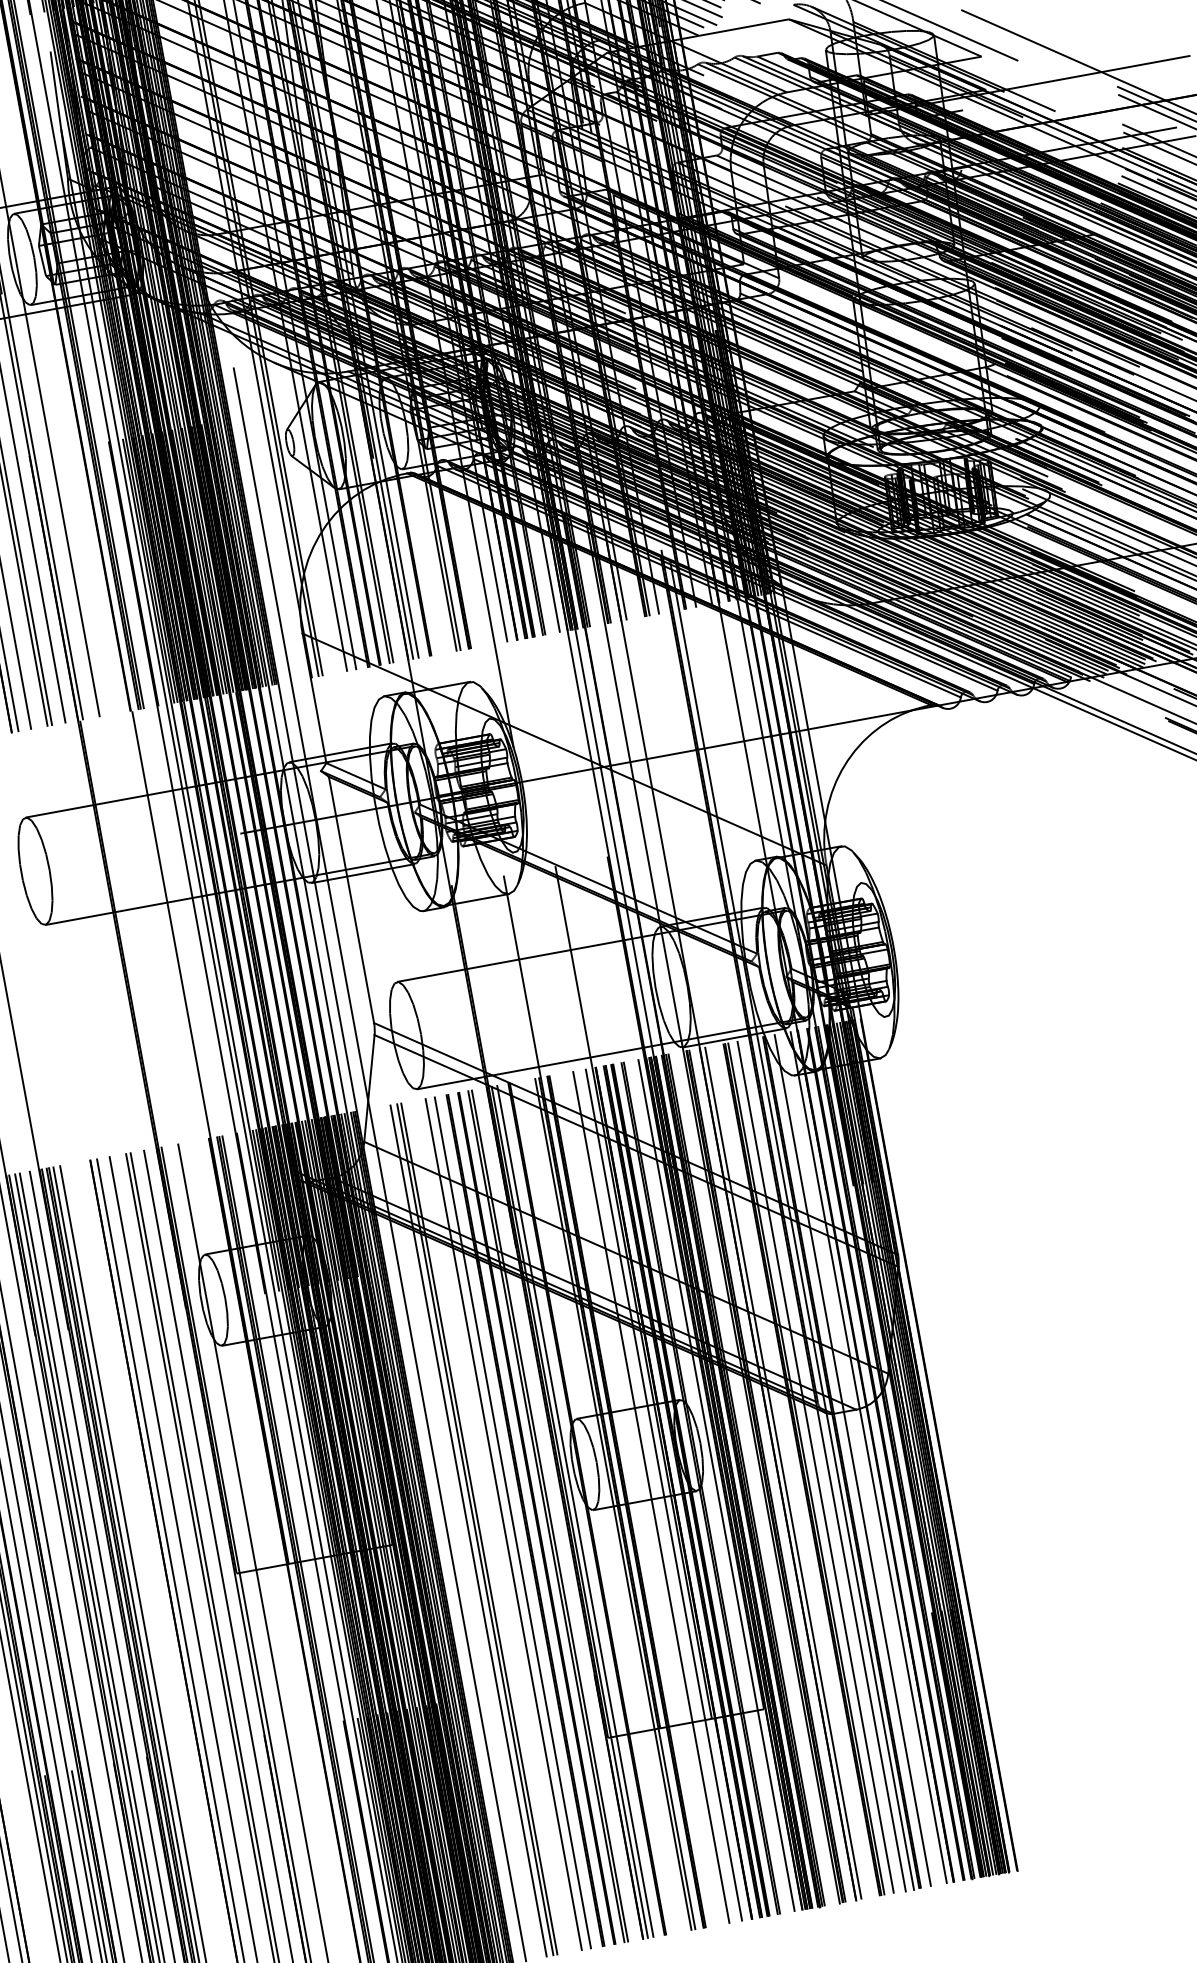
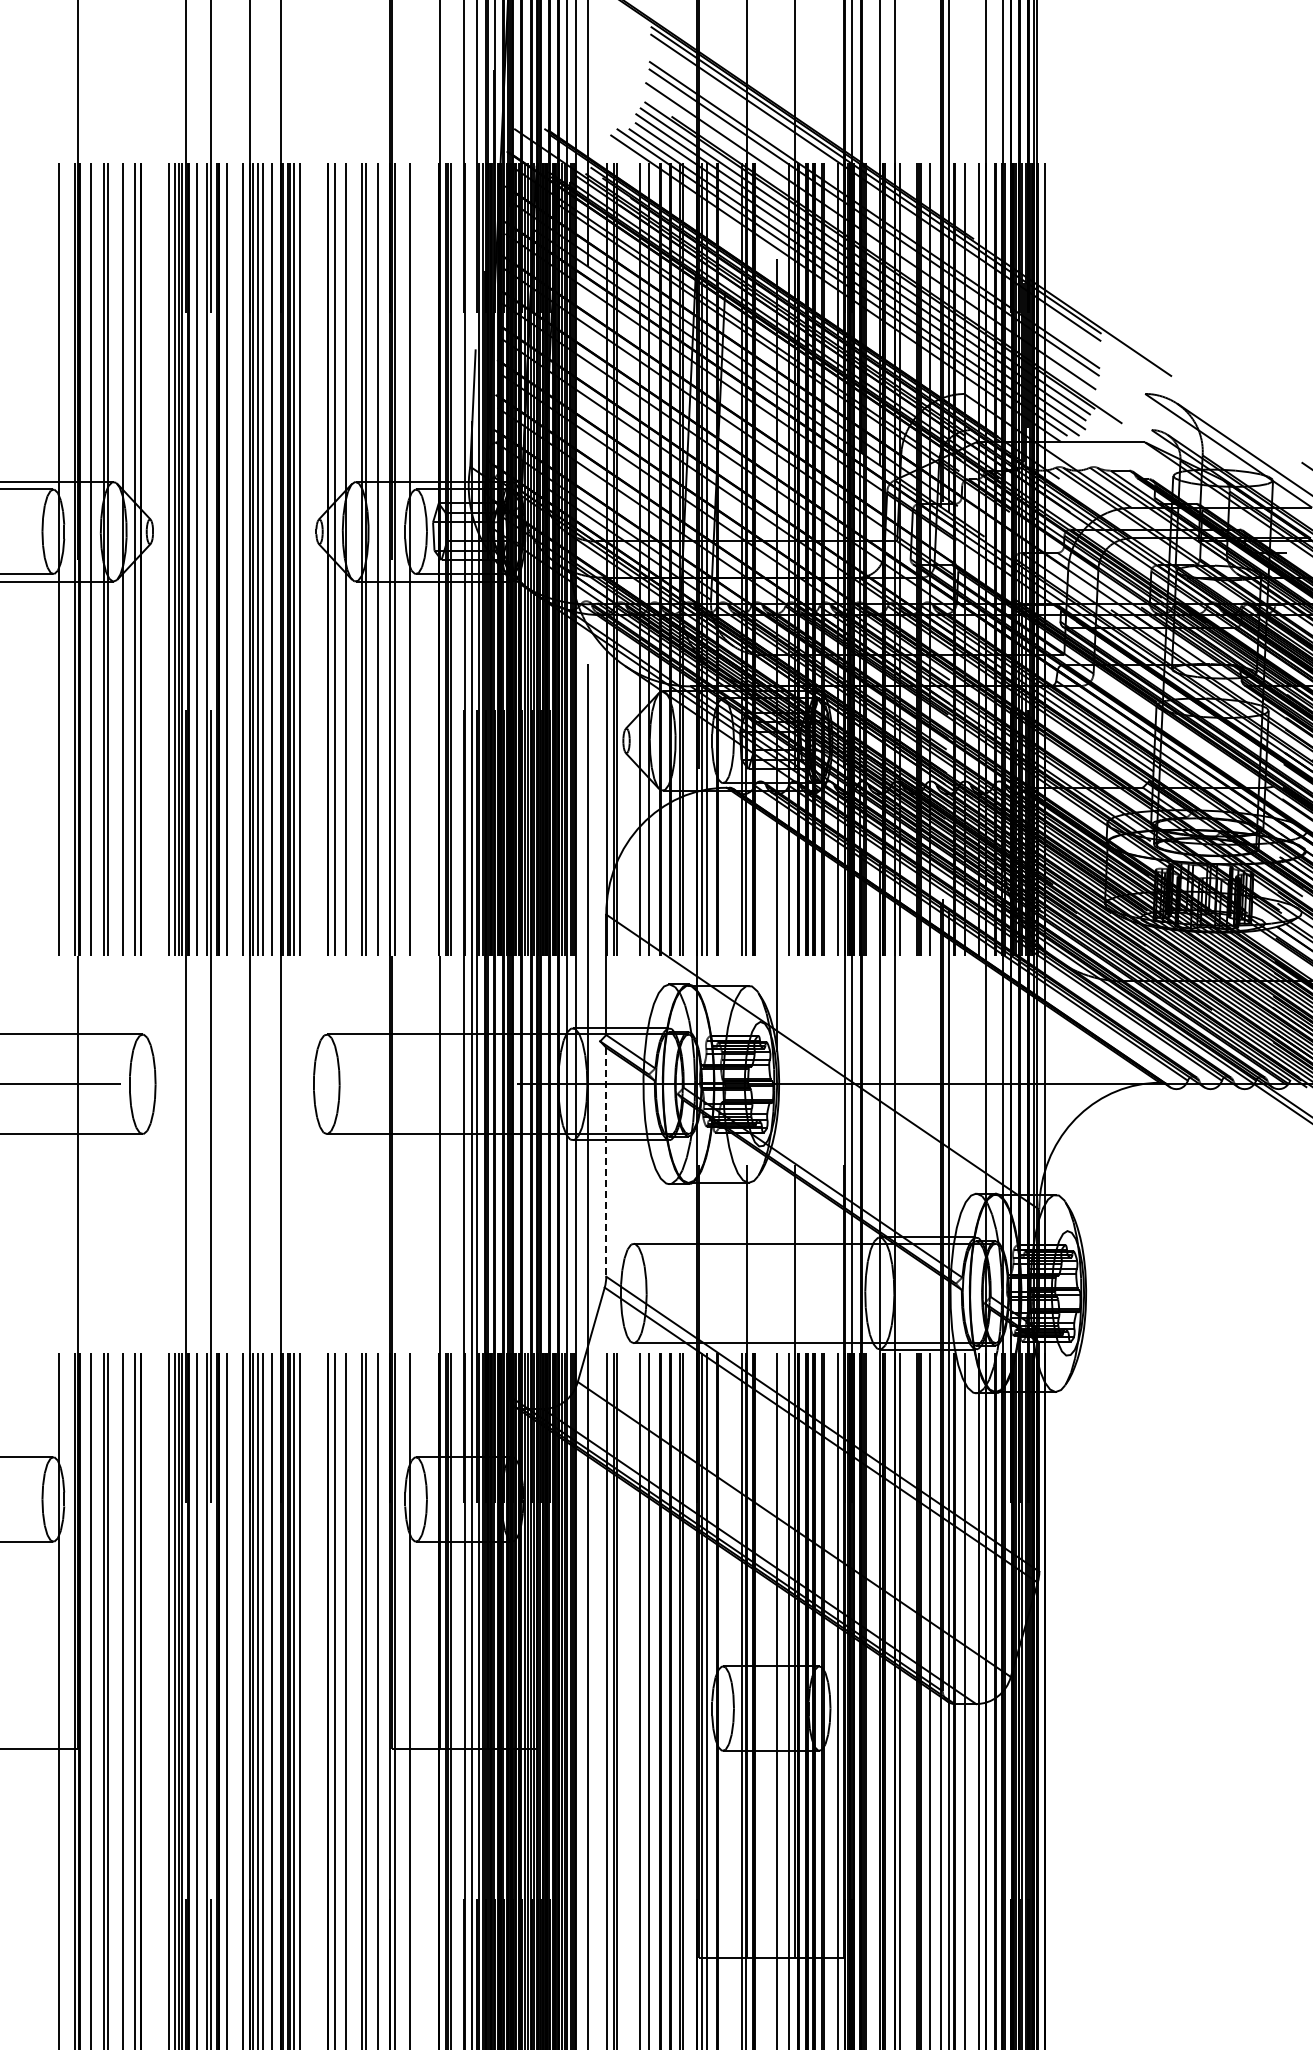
line: (351, 900) -> (606, 1162), solid -> dashed

